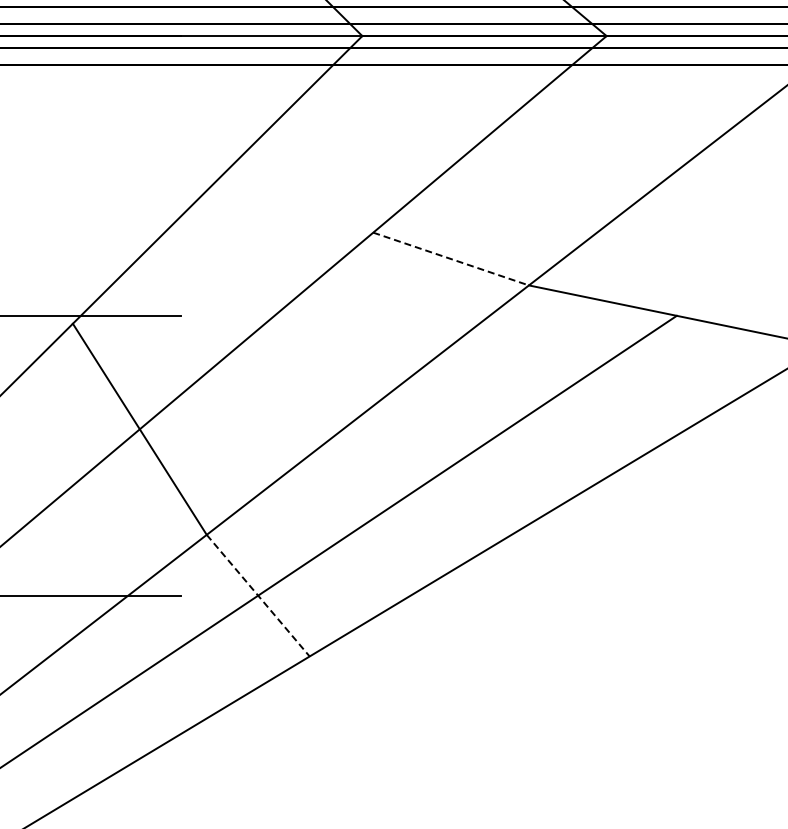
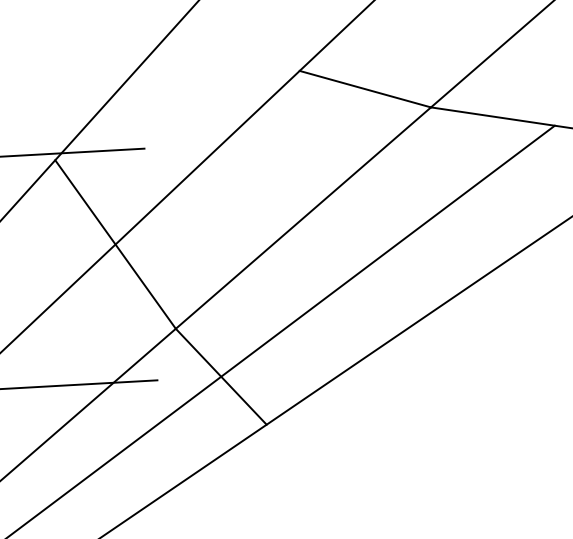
line: (451, 259) -> (365, 89), dashed -> solid
line: (258, 595) -> (221, 376), dashed -> solid

